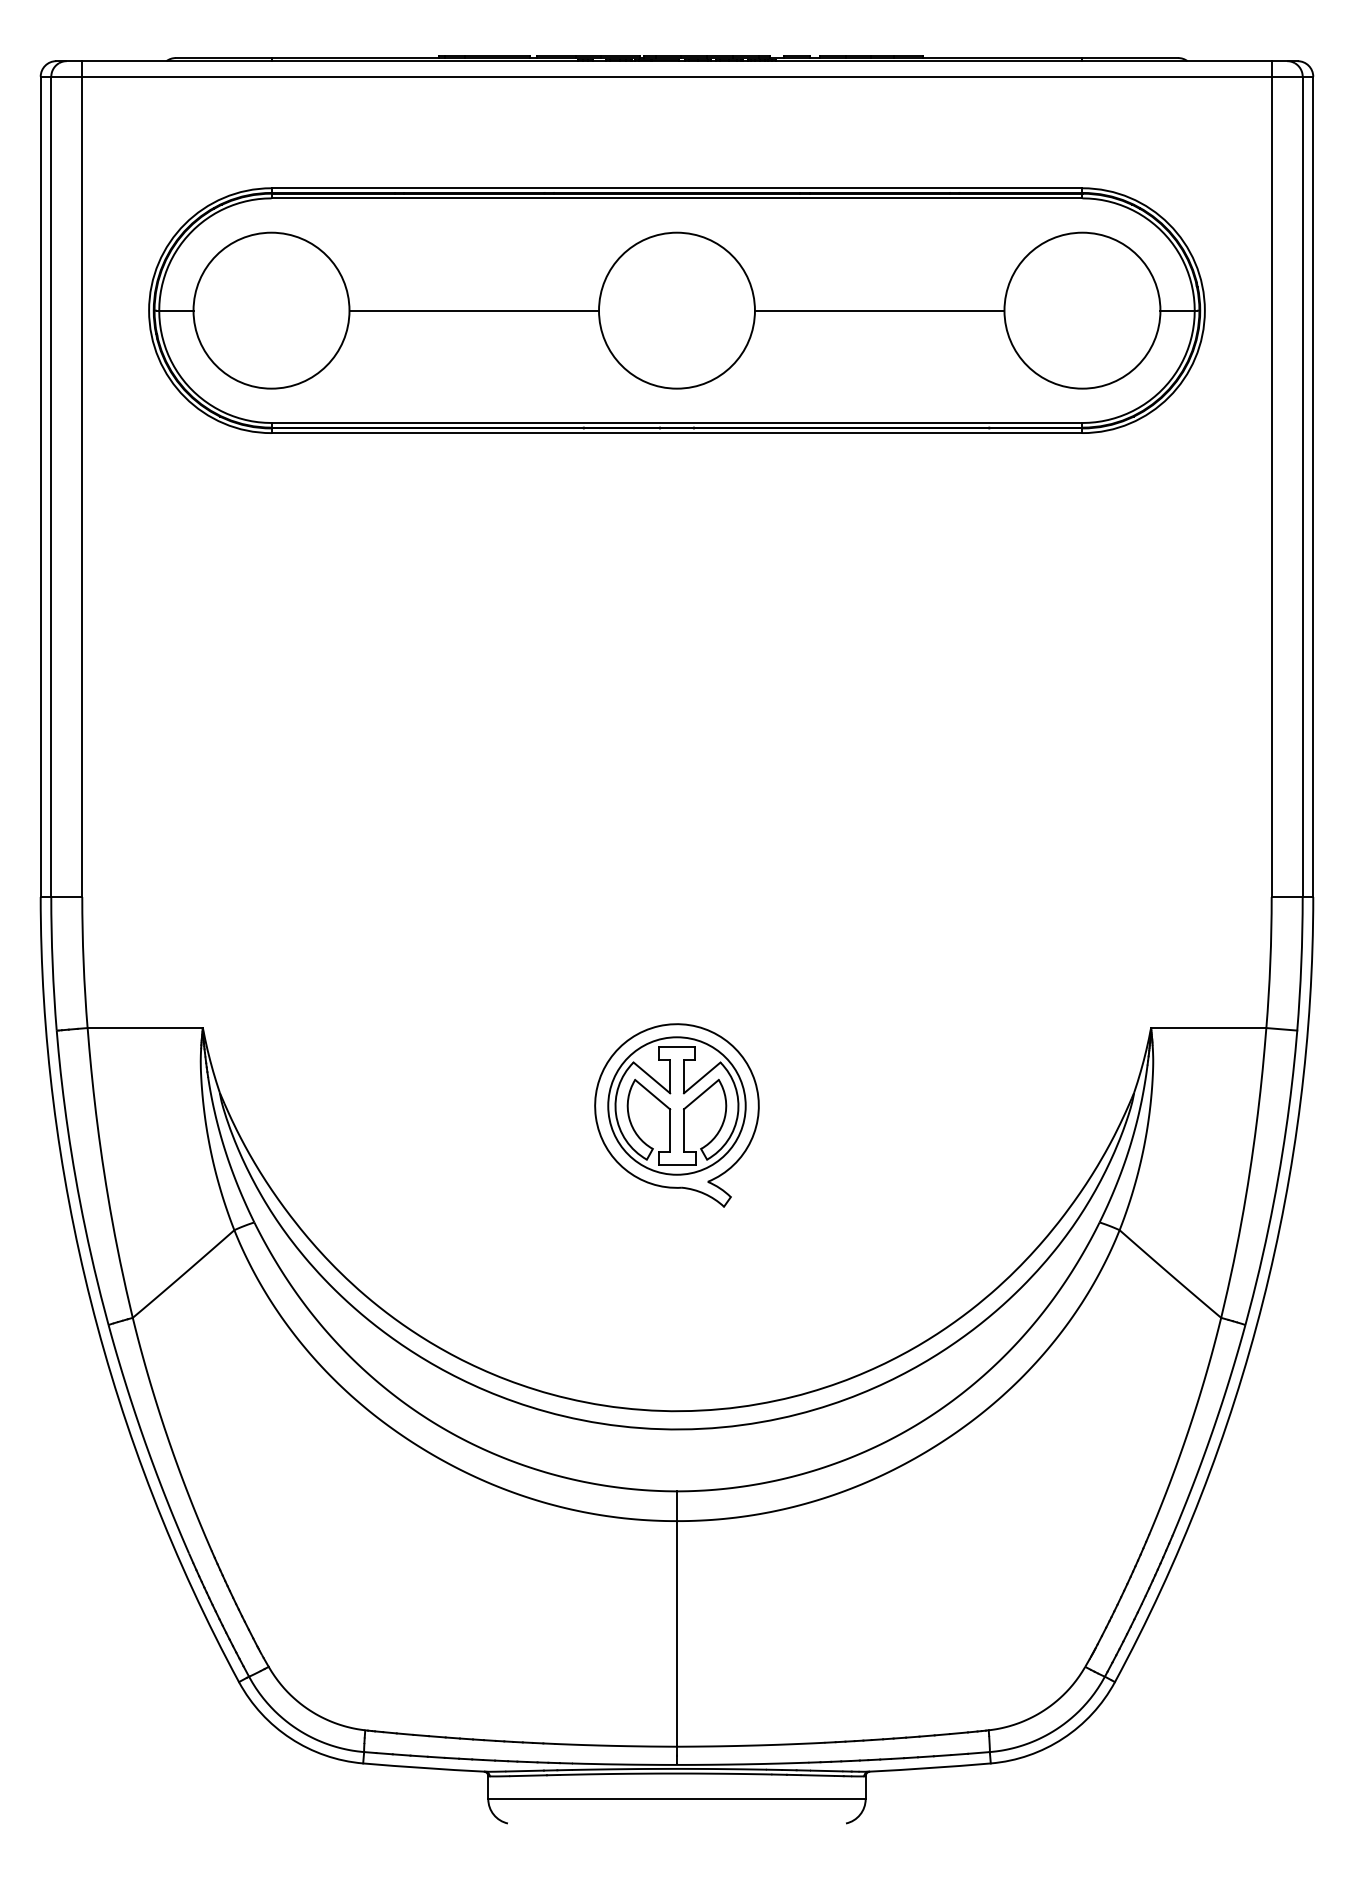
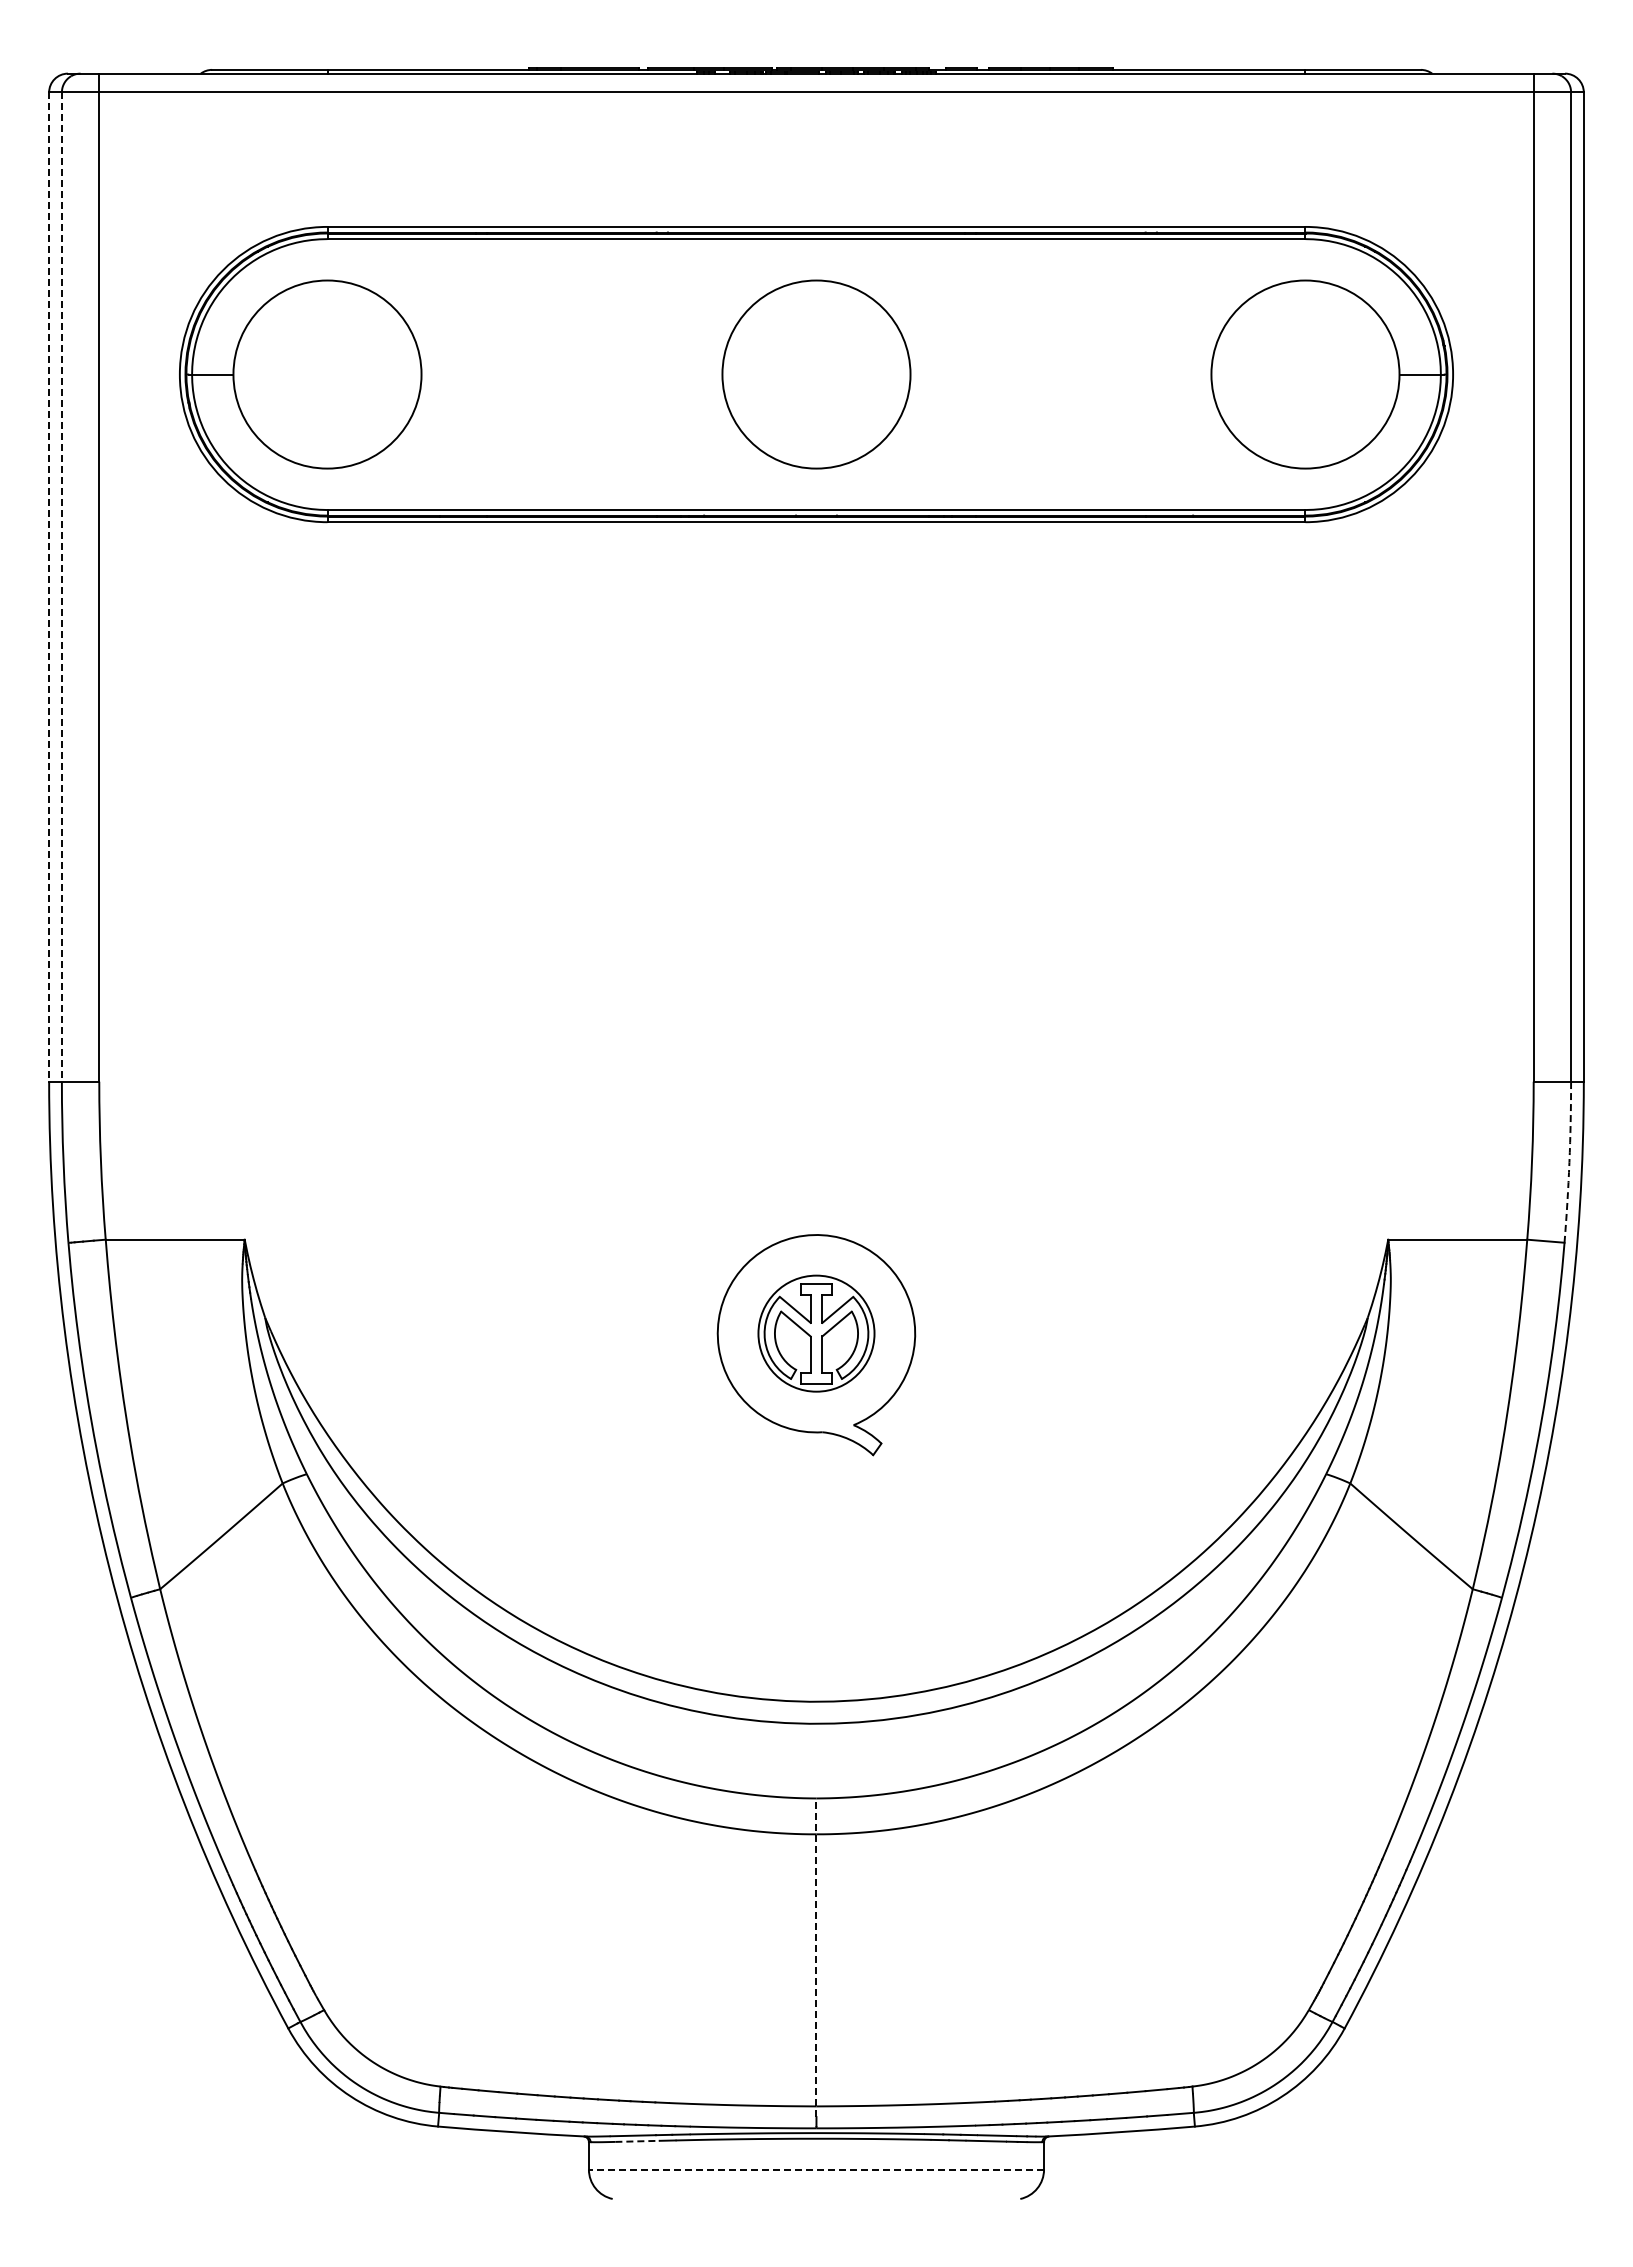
line: (473, 310) -> (571, 374), removed
line: (879, 310) -> (1060, 374), removed
line: (41, 487) -> (49, 587), solid -> dashed
line: (50, 487) -> (61, 587), solid -> dashed
arc: (1301, 964) -> (1569, 1162), solid -> dashed
part: (677, 1105) -> (816, 1333), size x0.7
line: (677, 1623) -> (816, 1957), solid -> dashed
line: (529, 1775) -> (638, 2141), solid -> dashed
line: (677, 1799) -> (816, 2169), solid -> dashed

